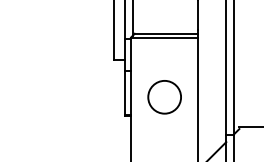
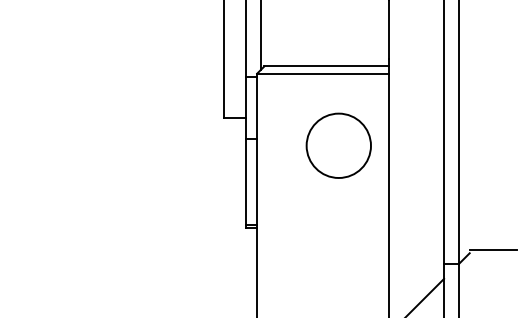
circle: (164, 97) -> (338, 146), moved

